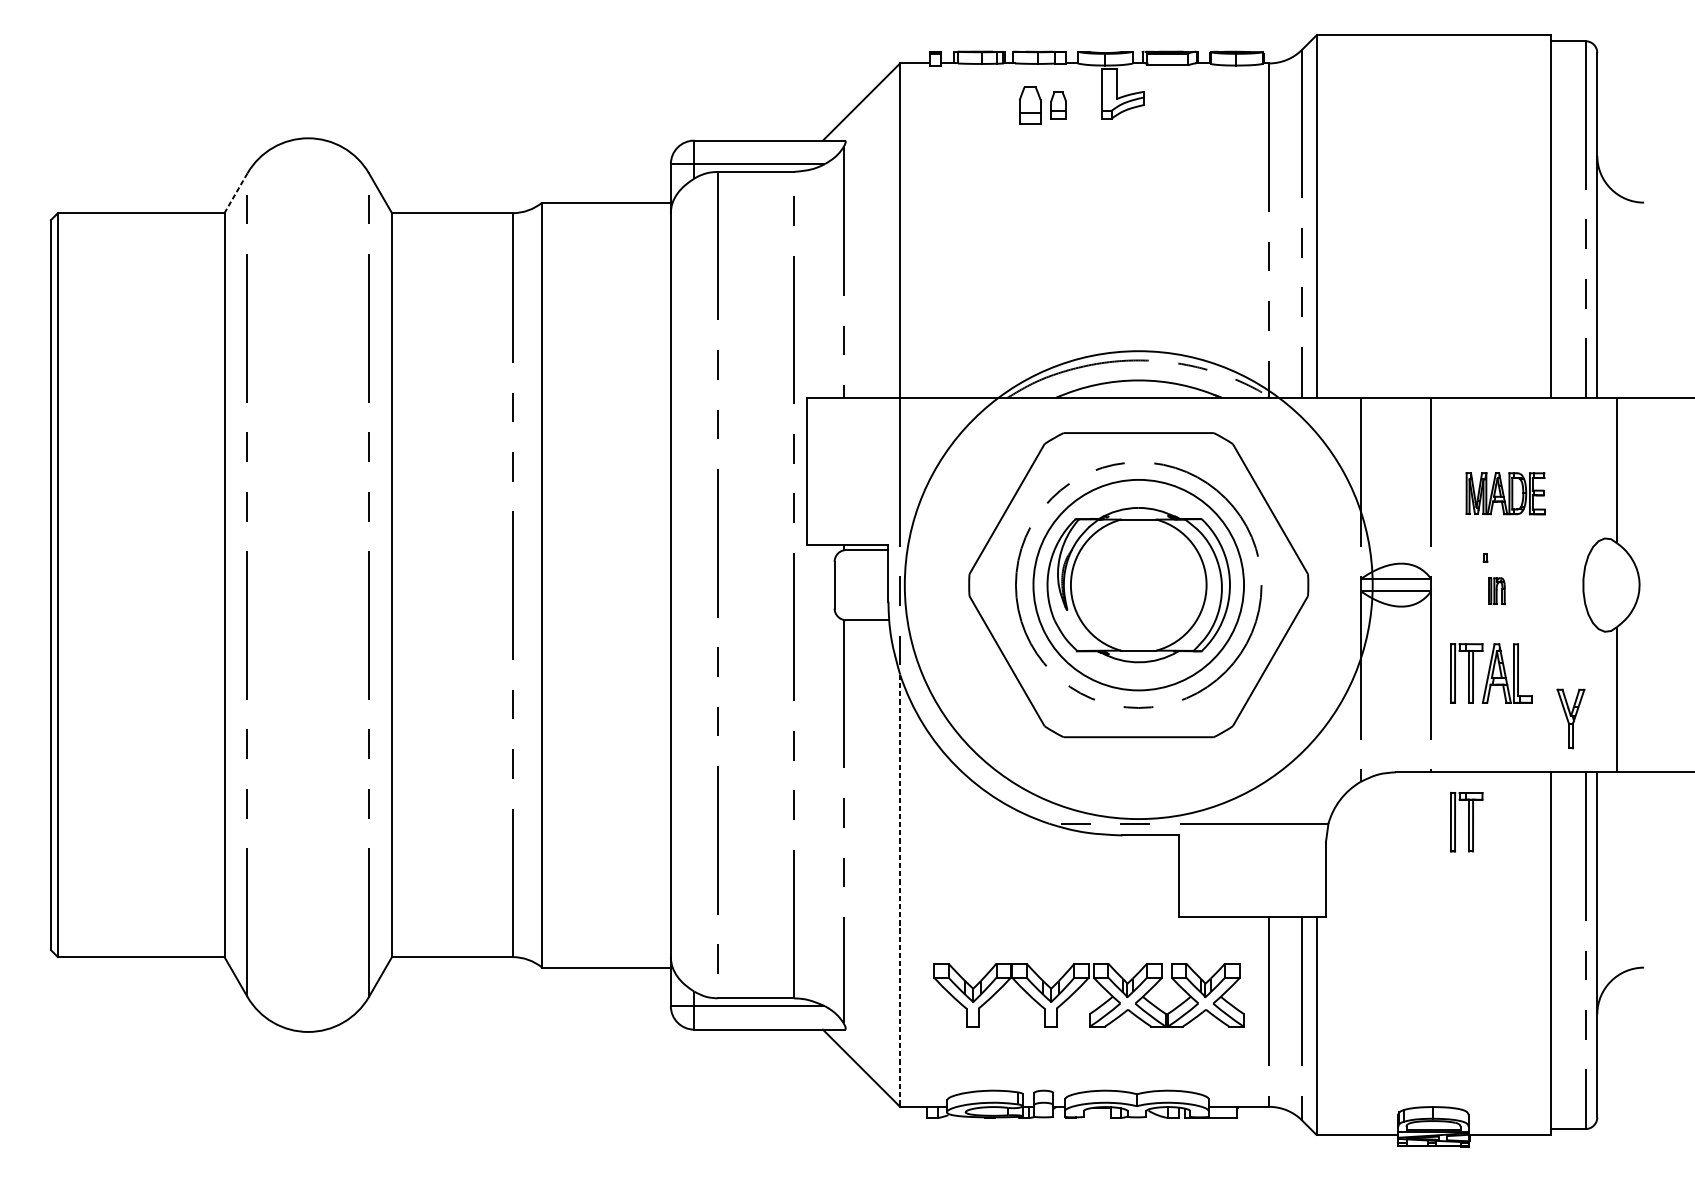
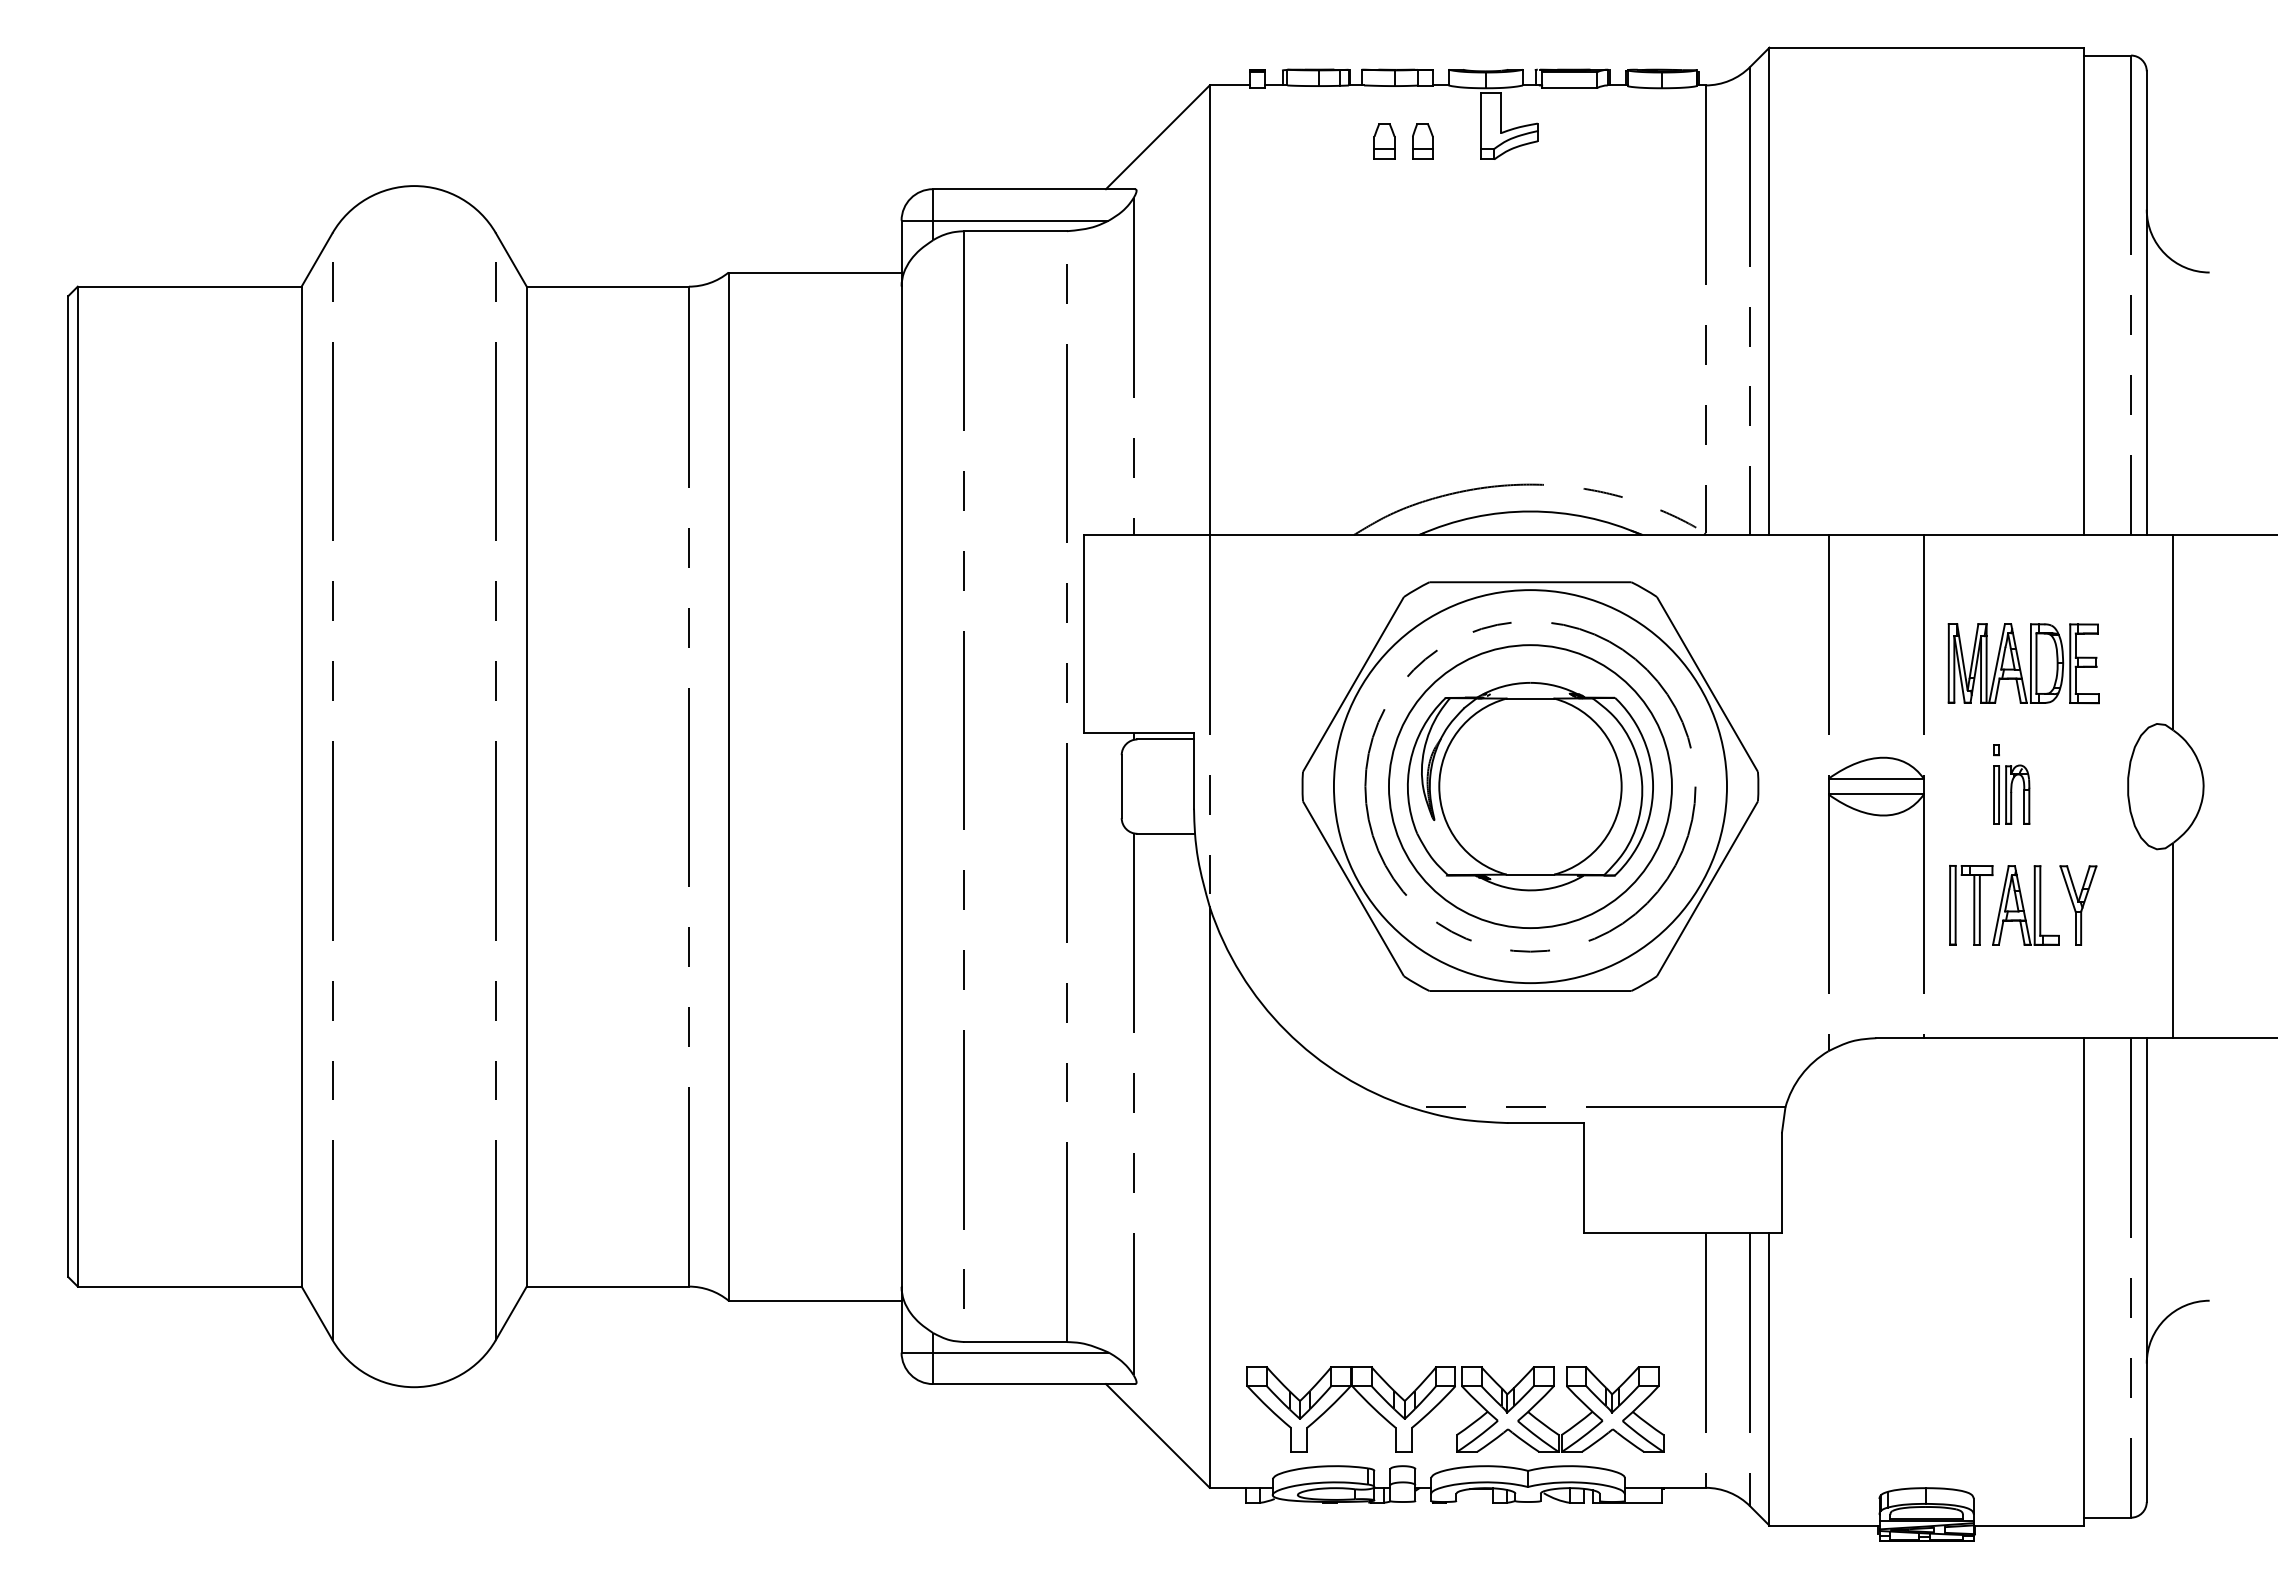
part: (1030, 105) -> (1384, 141), size x0.71
line: (236, 192) -> (317, 259), dashed -> solid
part: (1505, 493) -> (2023, 663), size x1.43
circle: (1138, 585) -> (1529, 786), size x0.62
part: (1496, 591) -> (2011, 794), size x1.67
part: (1571, 718) -> (2078, 905), moved
part: (1466, 822) -> (1971, 1105), removed
line: (899, 890) -> (1209, 1197), dashed -> solid
part: (1081, 986) -> (1445, 1398), moved

